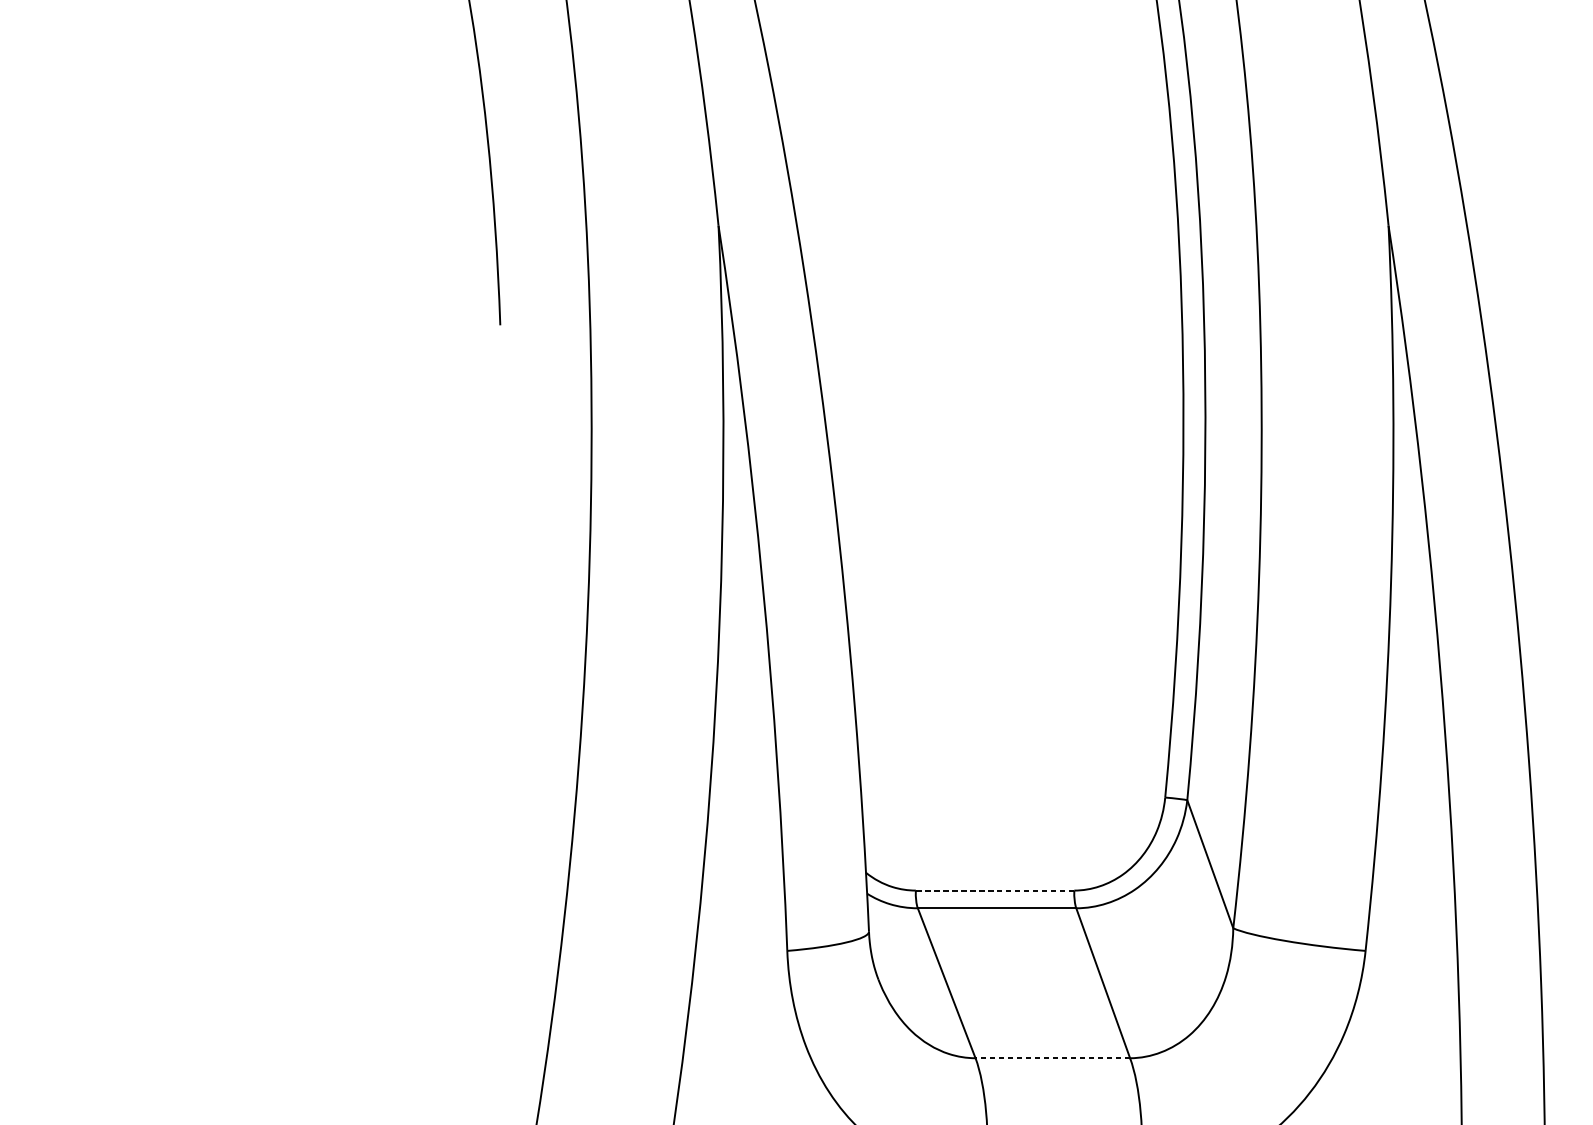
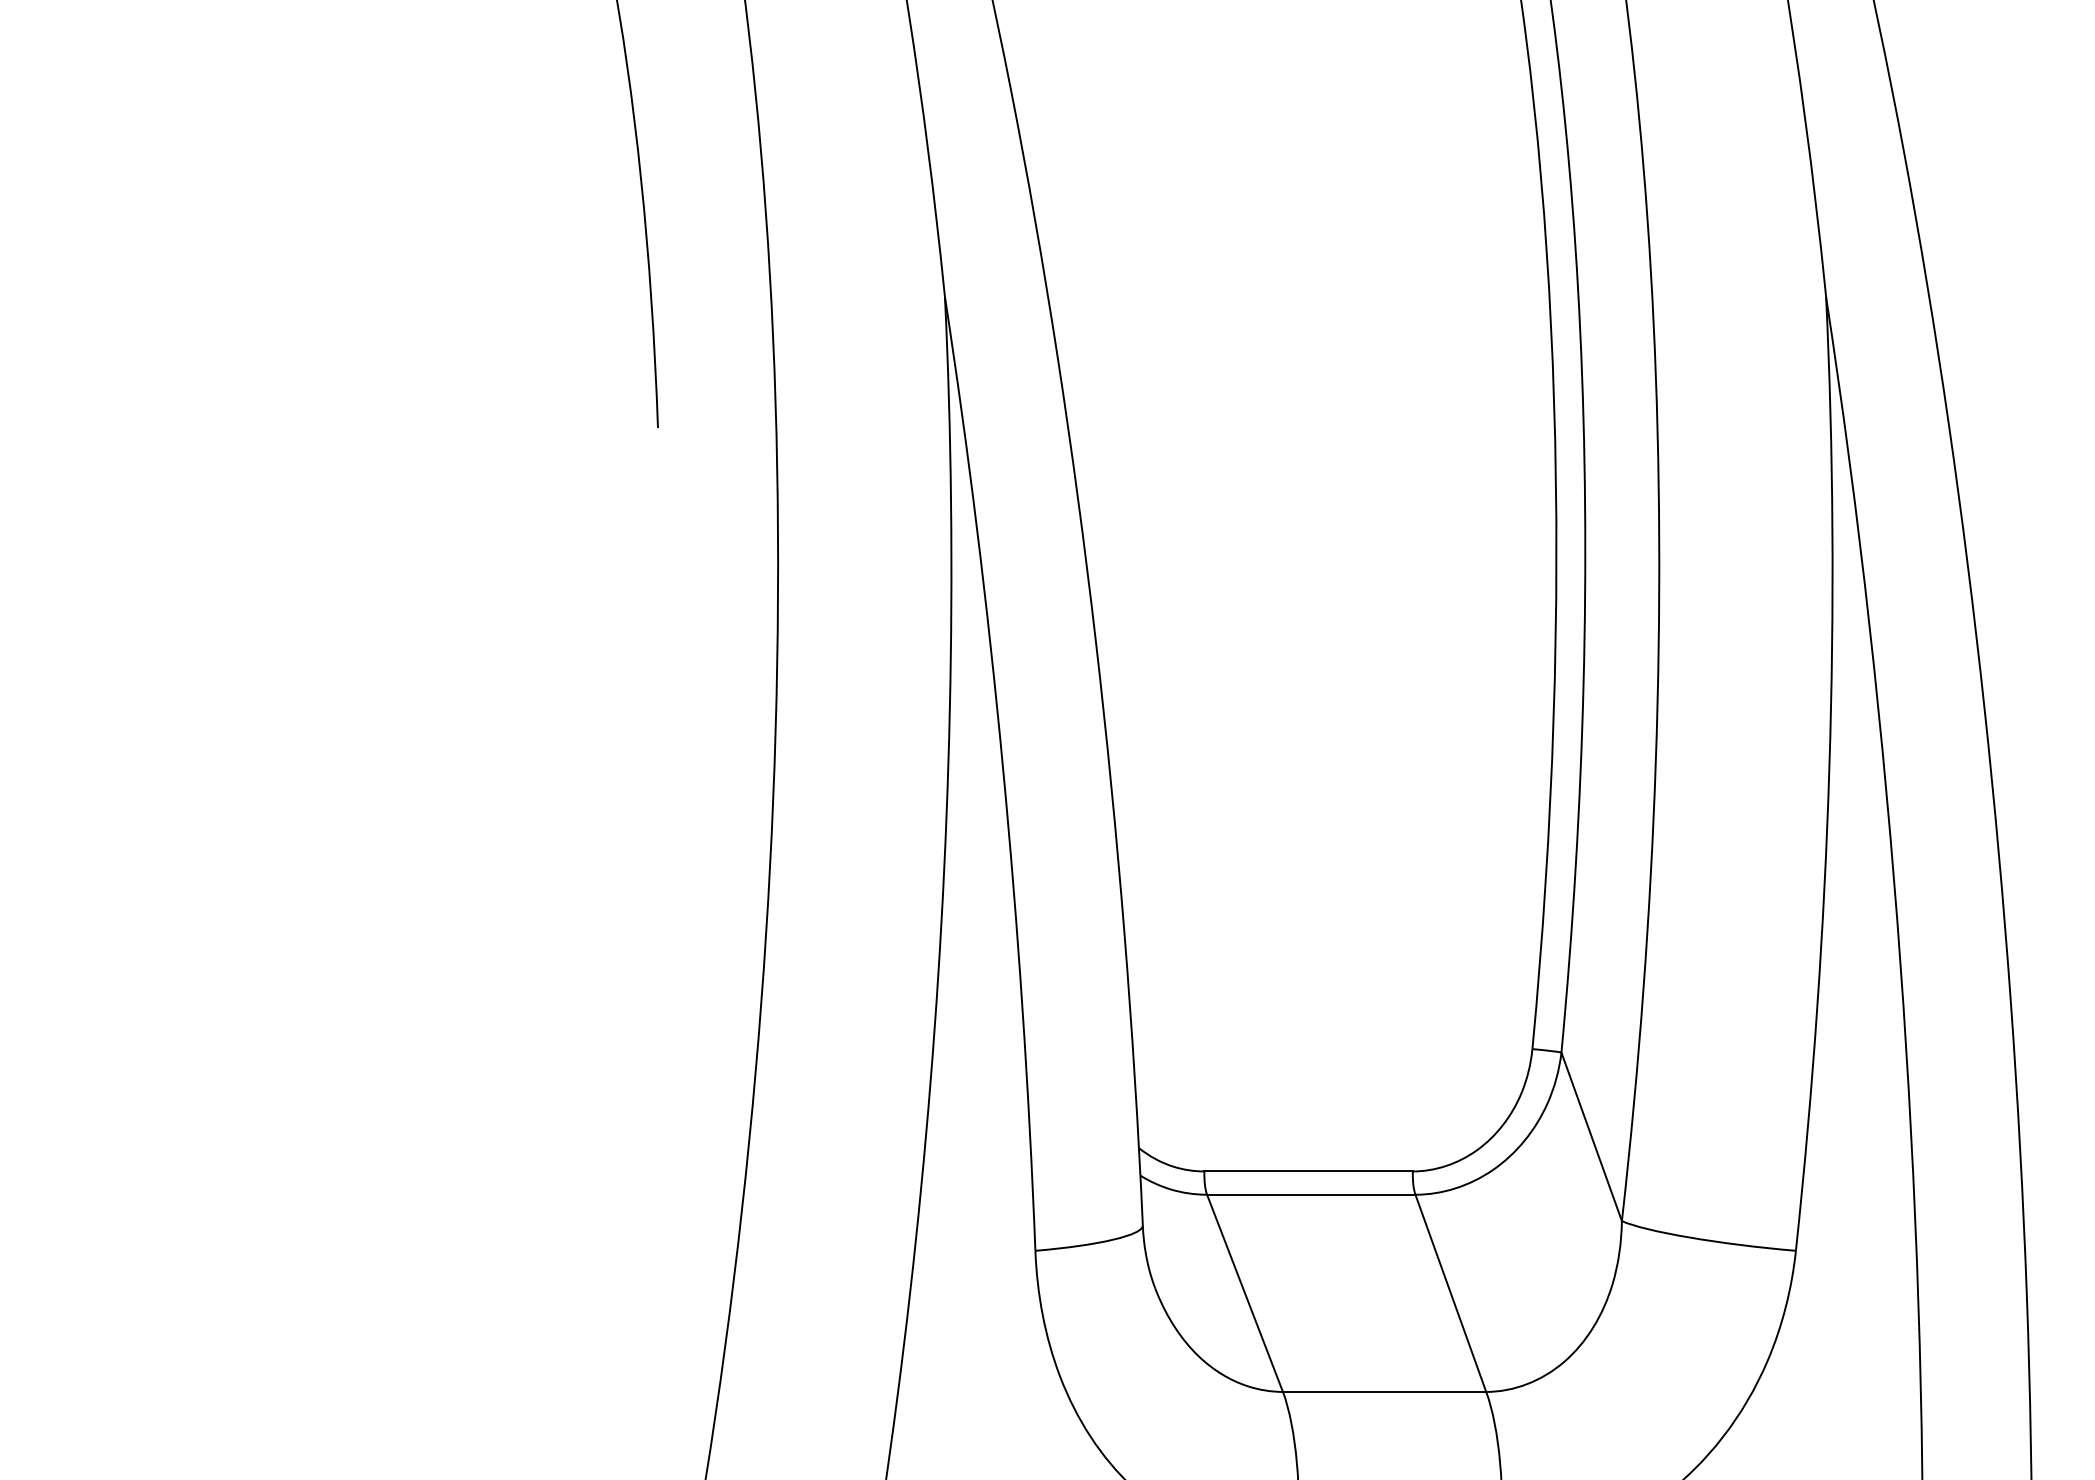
line: (994, 890) -> (1308, 1171), dashed -> solid
line: (1052, 1057) -> (1384, 1391), dashed -> solid

